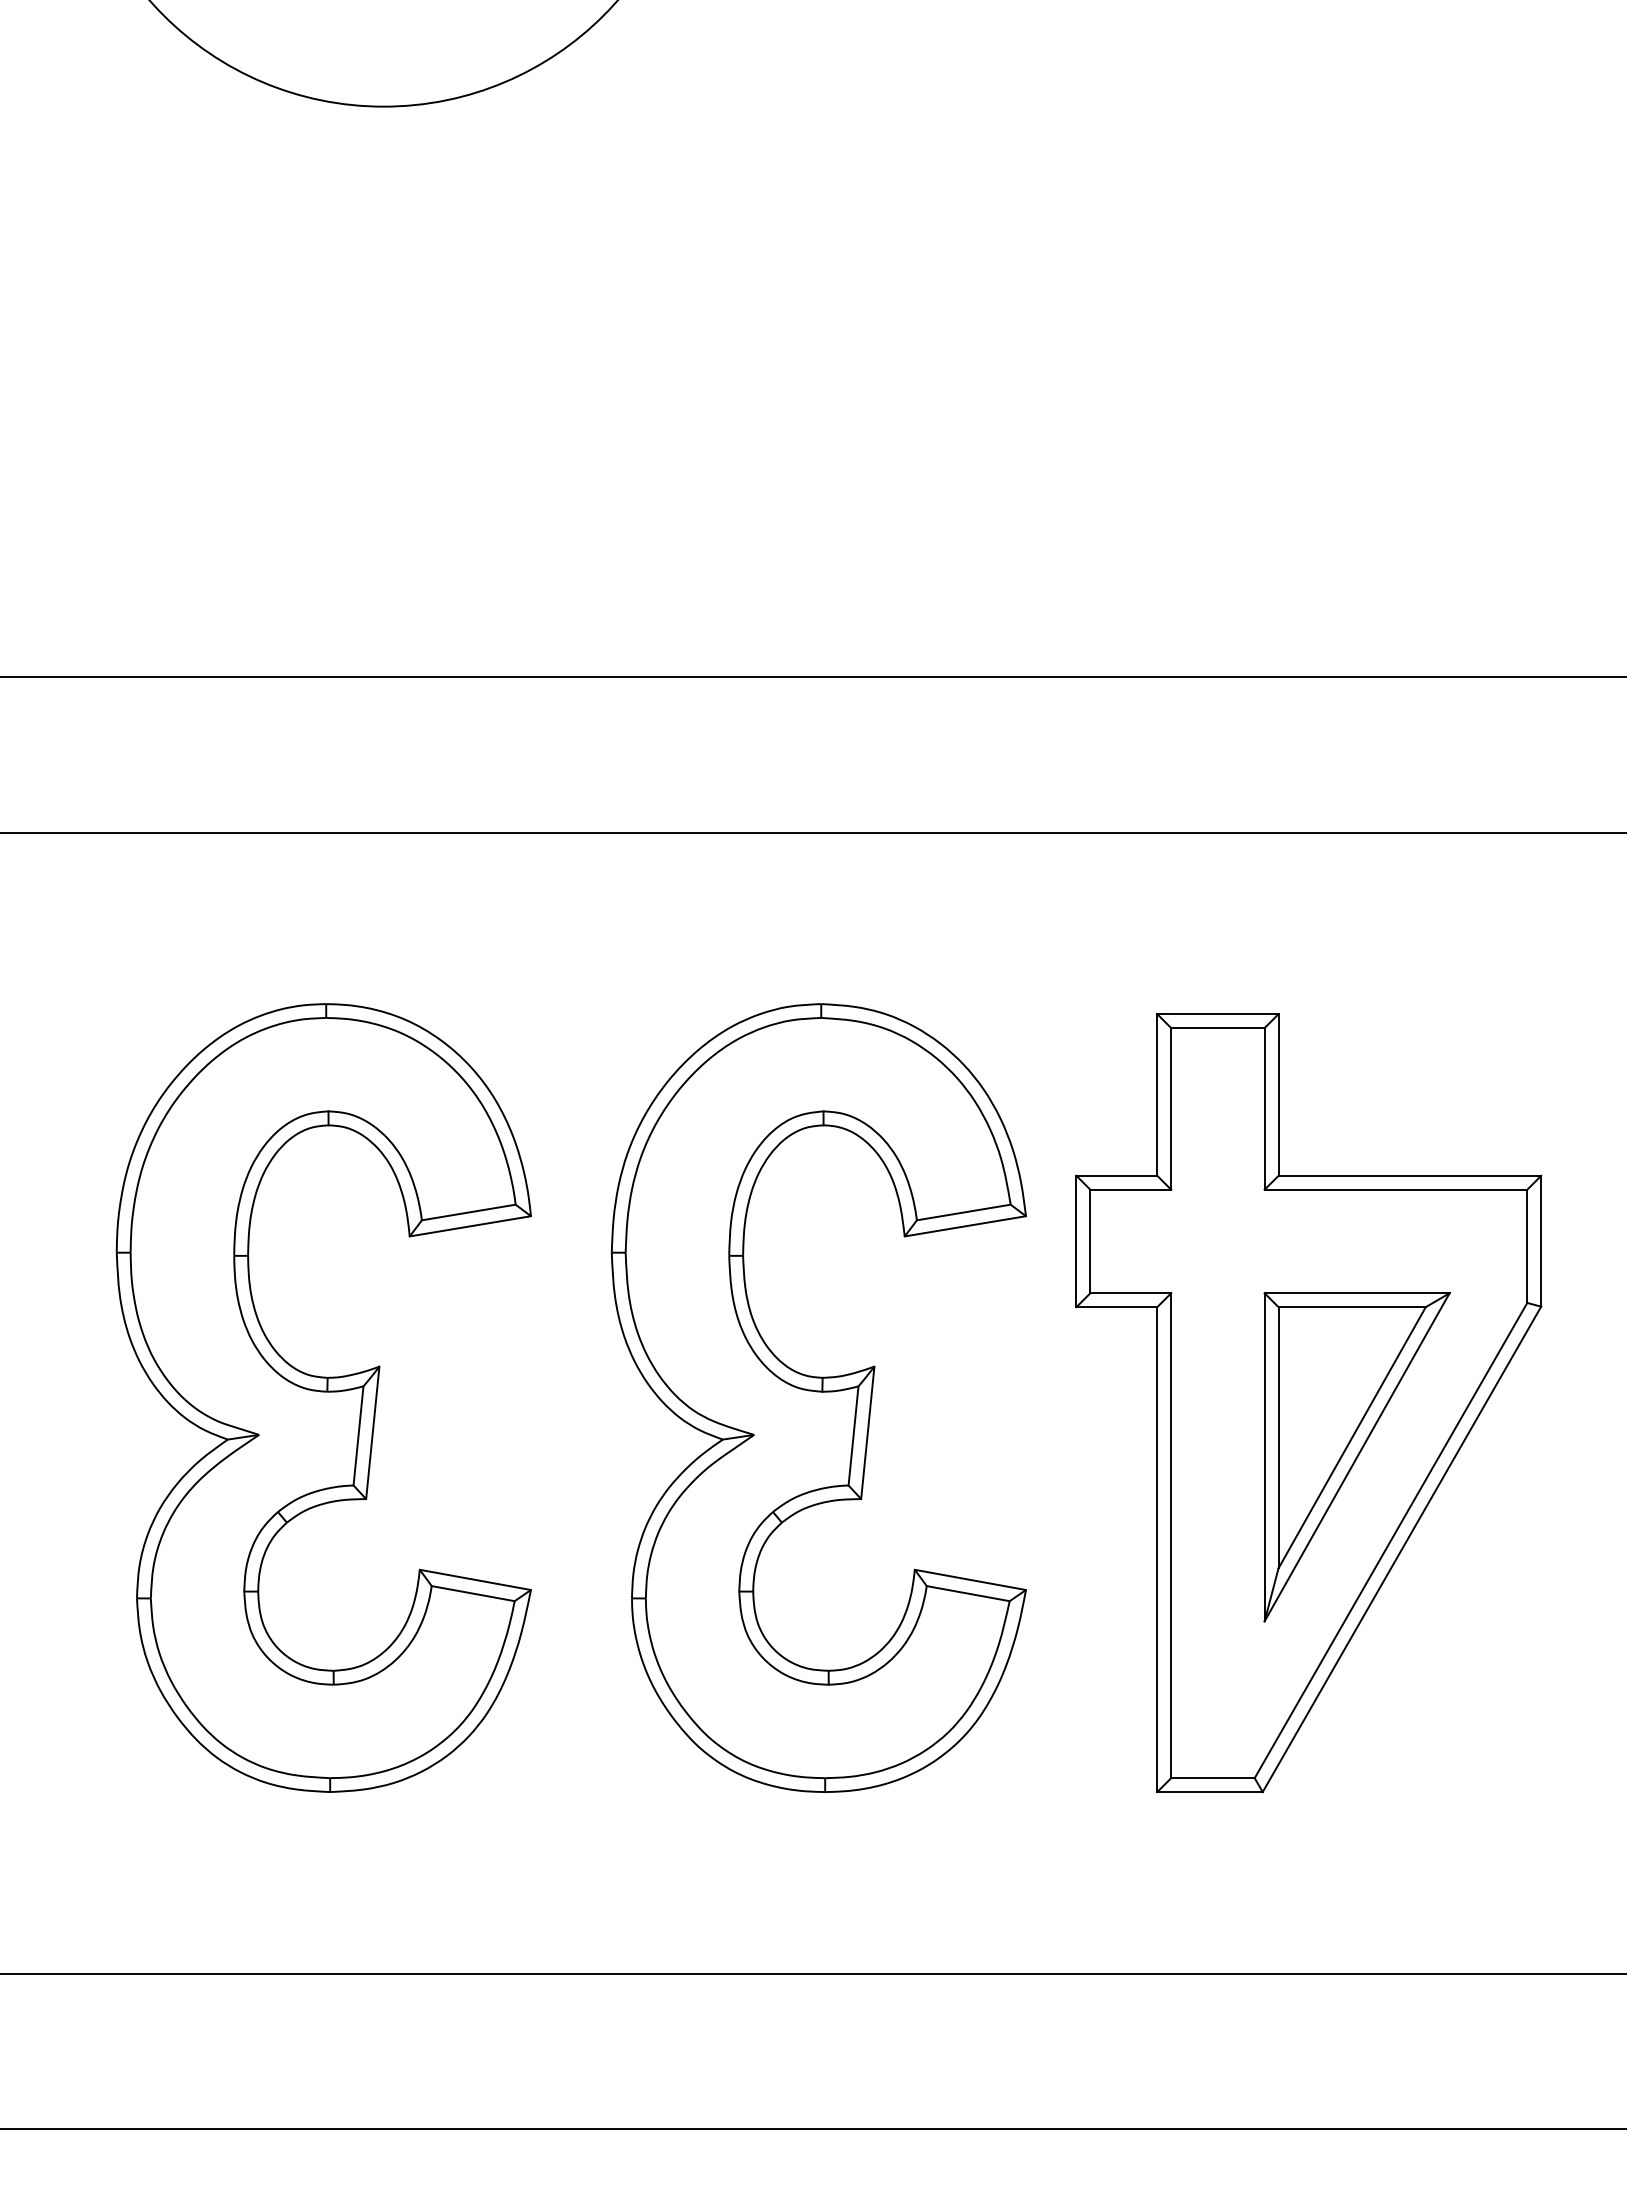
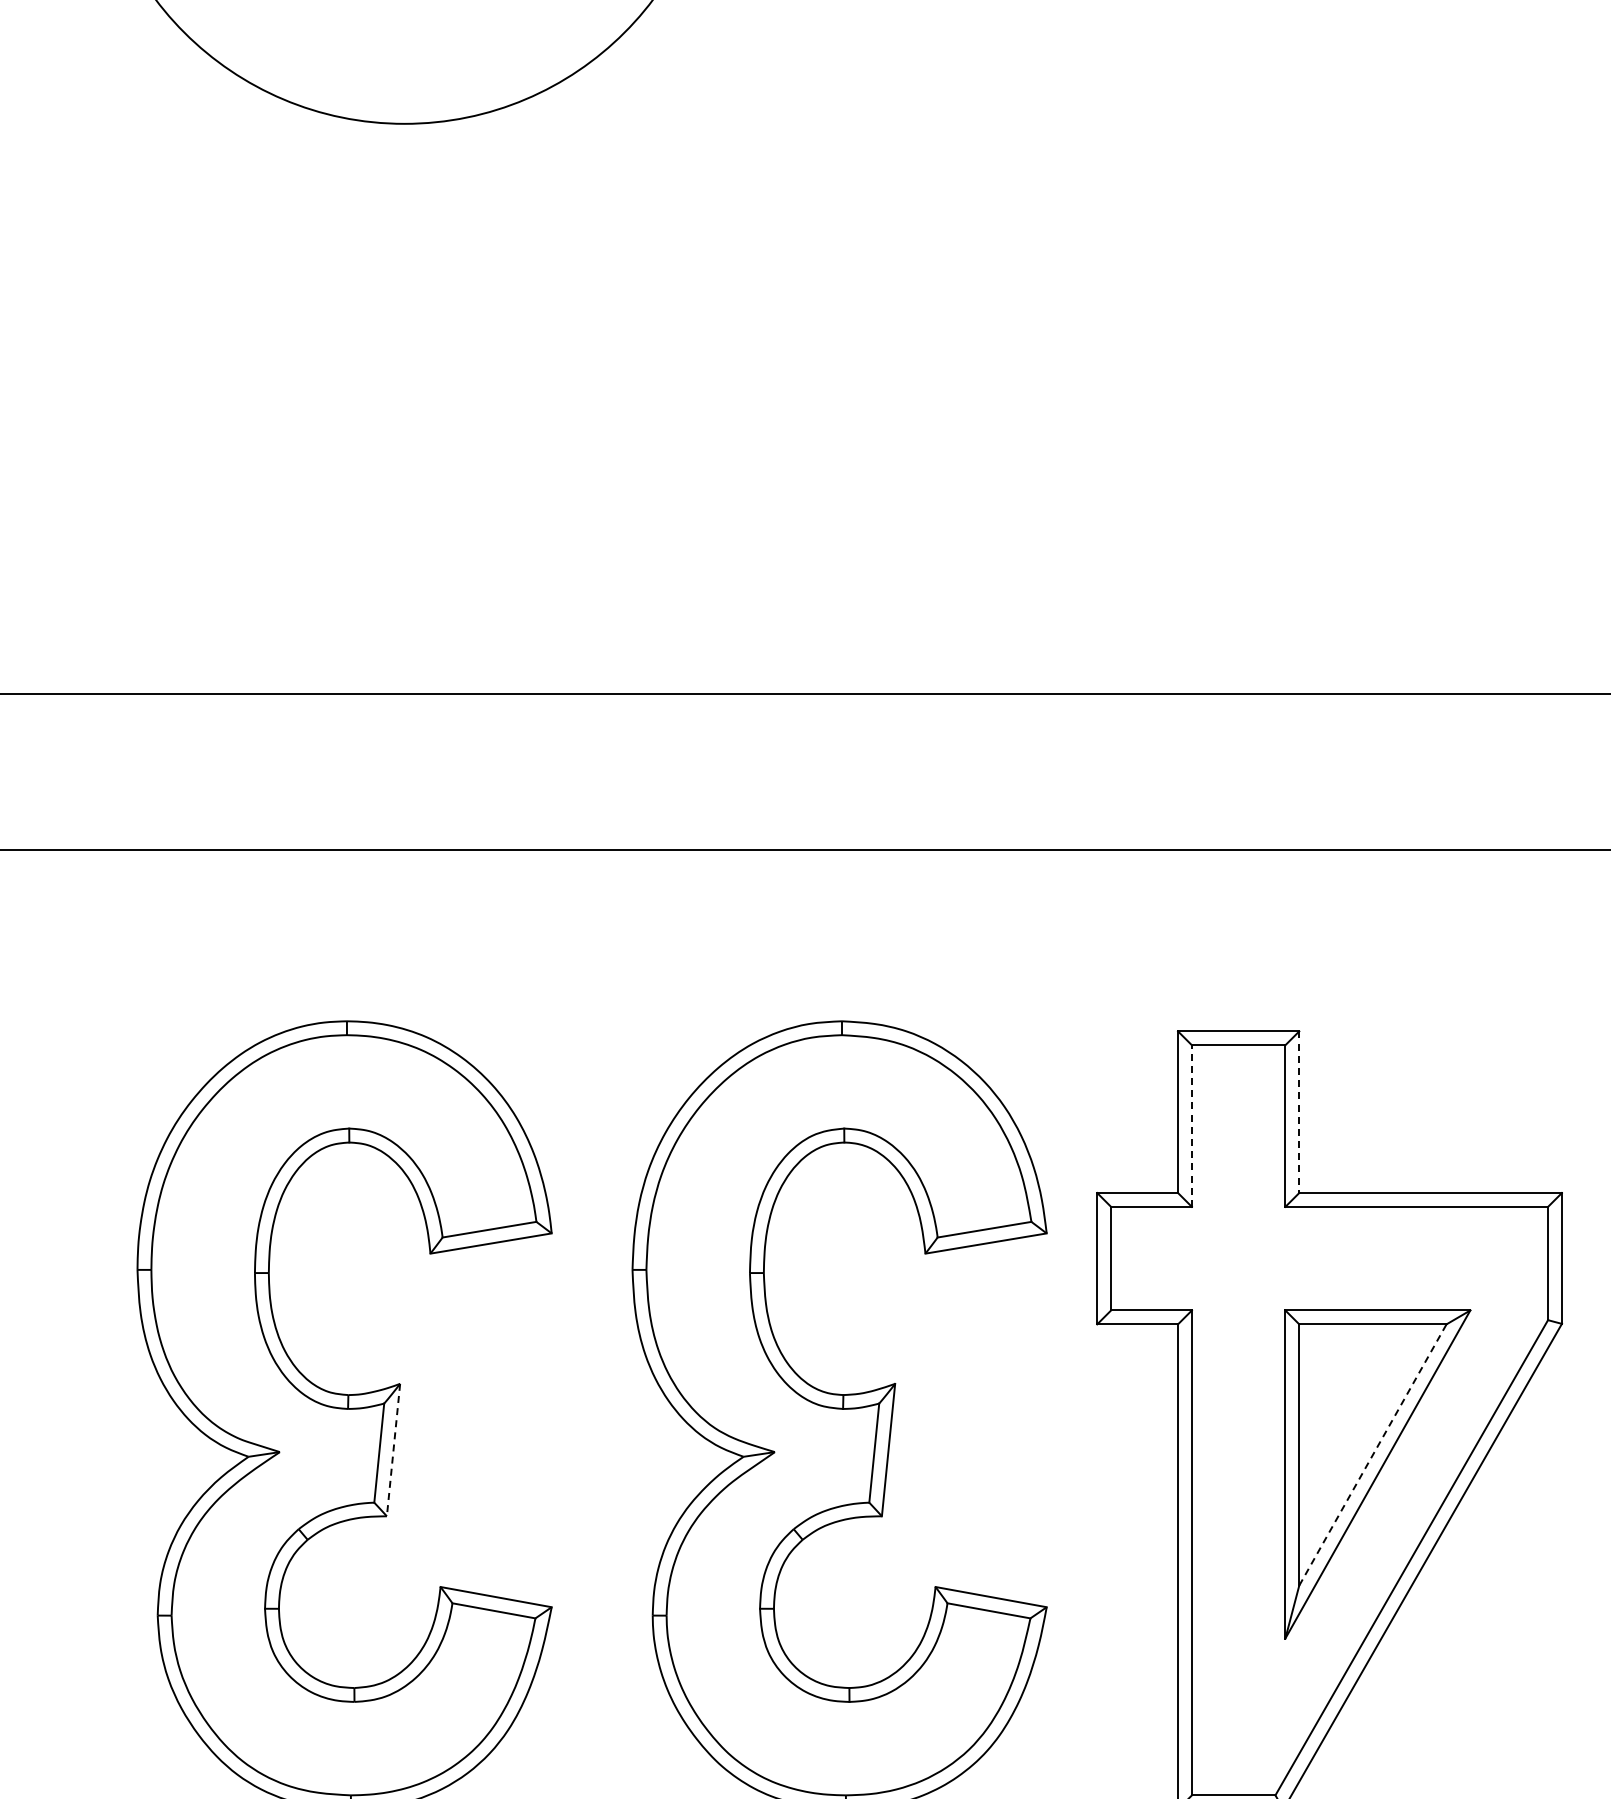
line: (1278, 1095) -> (1299, 1112), solid -> dashed
line: (1171, 1108) -> (1192, 1125), solid -> dashed
line: (372, 1432) -> (393, 1449), solid -> dashed
line: (1352, 1437) -> (1373, 1454), solid -> dashed

